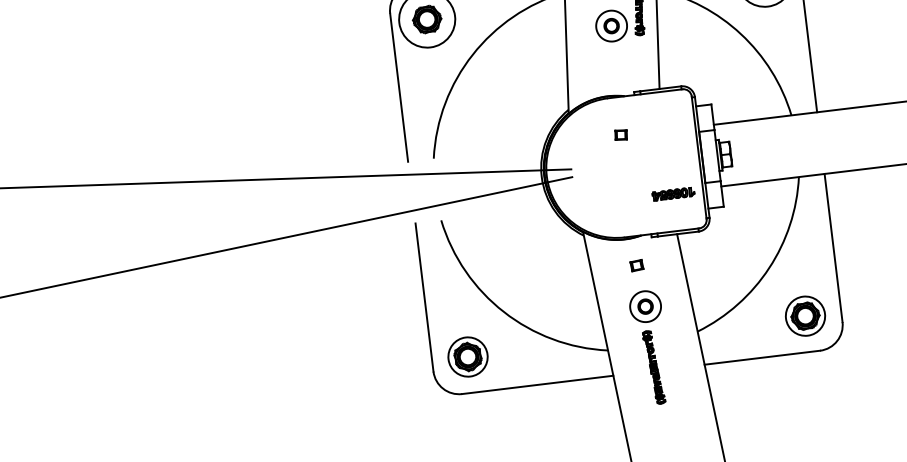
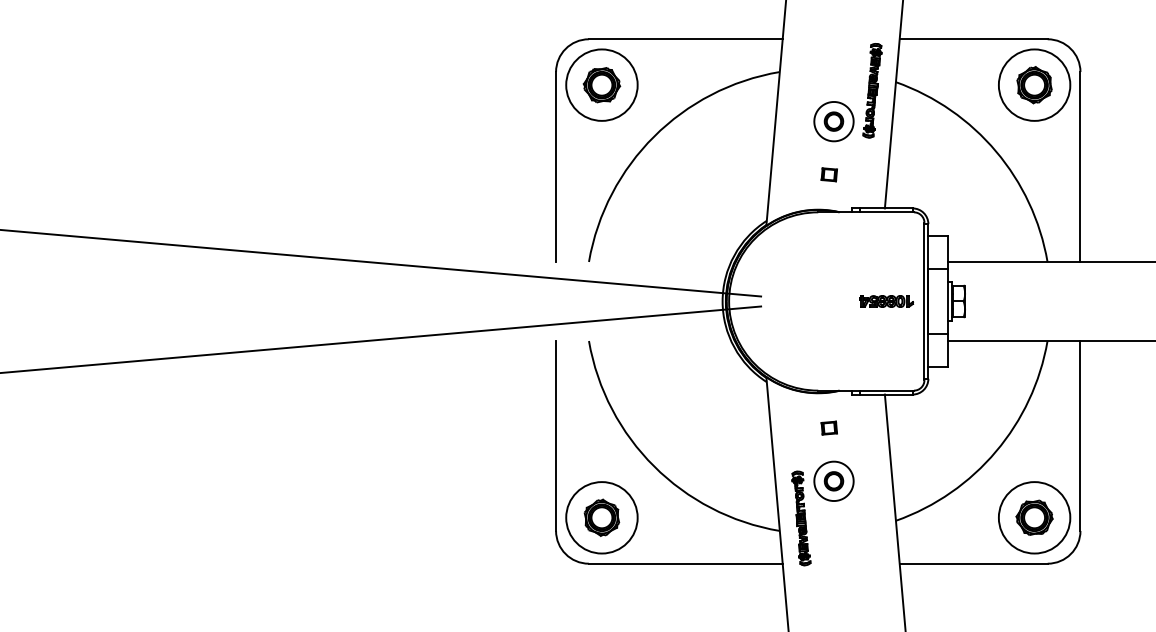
part: (620, 134) -> (828, 174), moved
part: (673, 194) -> (886, 301), moved
circle: (805, 315) -> (1034, 517), size x1.43
circle: (467, 356) -> (601, 517), size x1.43
part: (654, 367) -> (801, 518), moved

